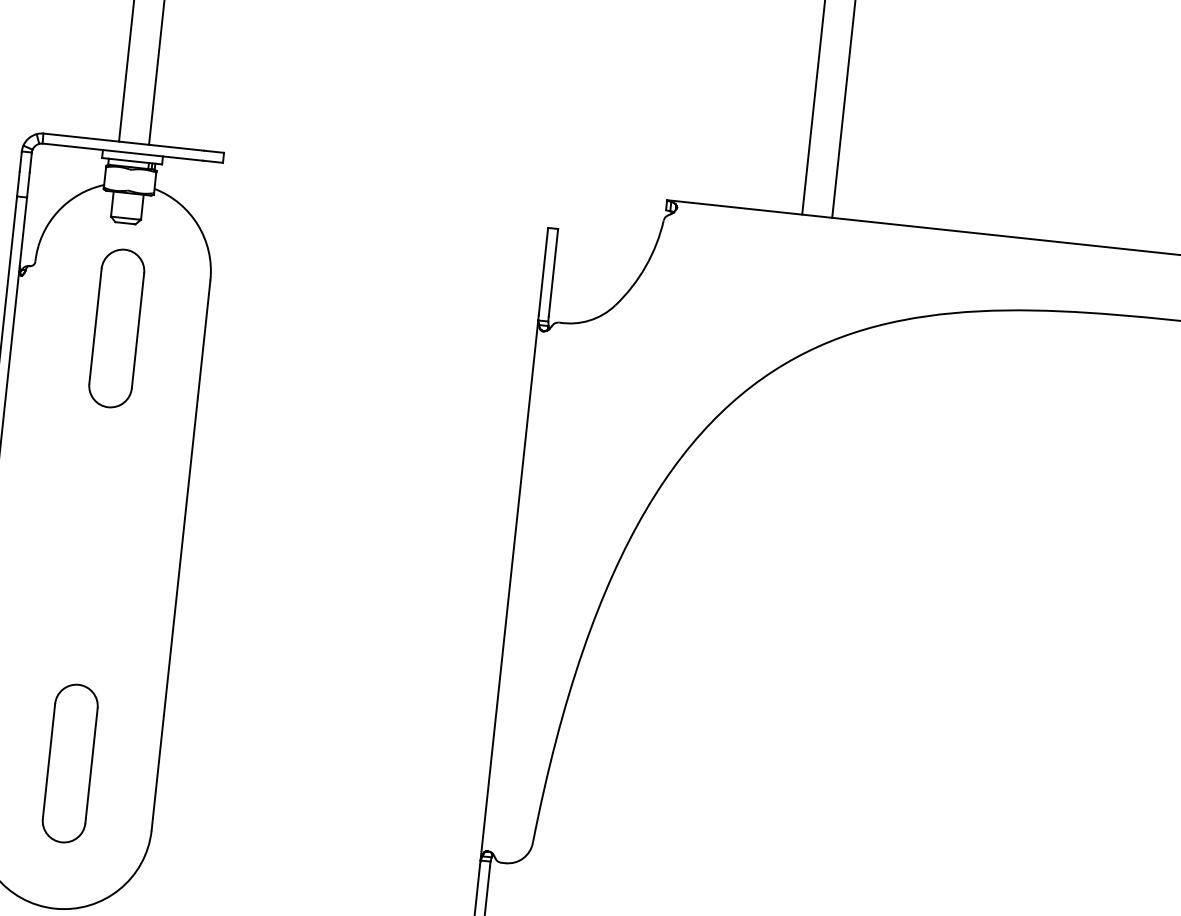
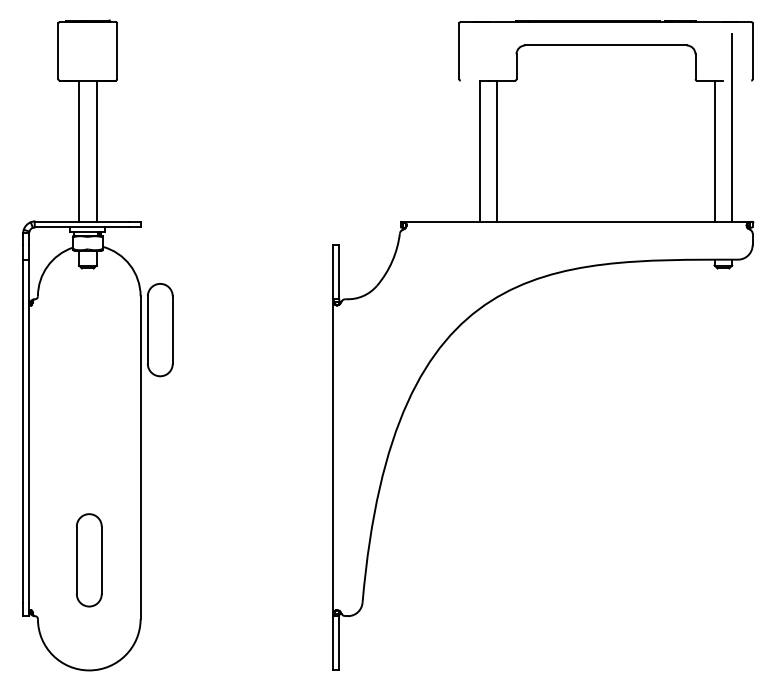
part: (117, 329) -> (160, 330), moved
part: (70, 763) -> (89, 560), moved

